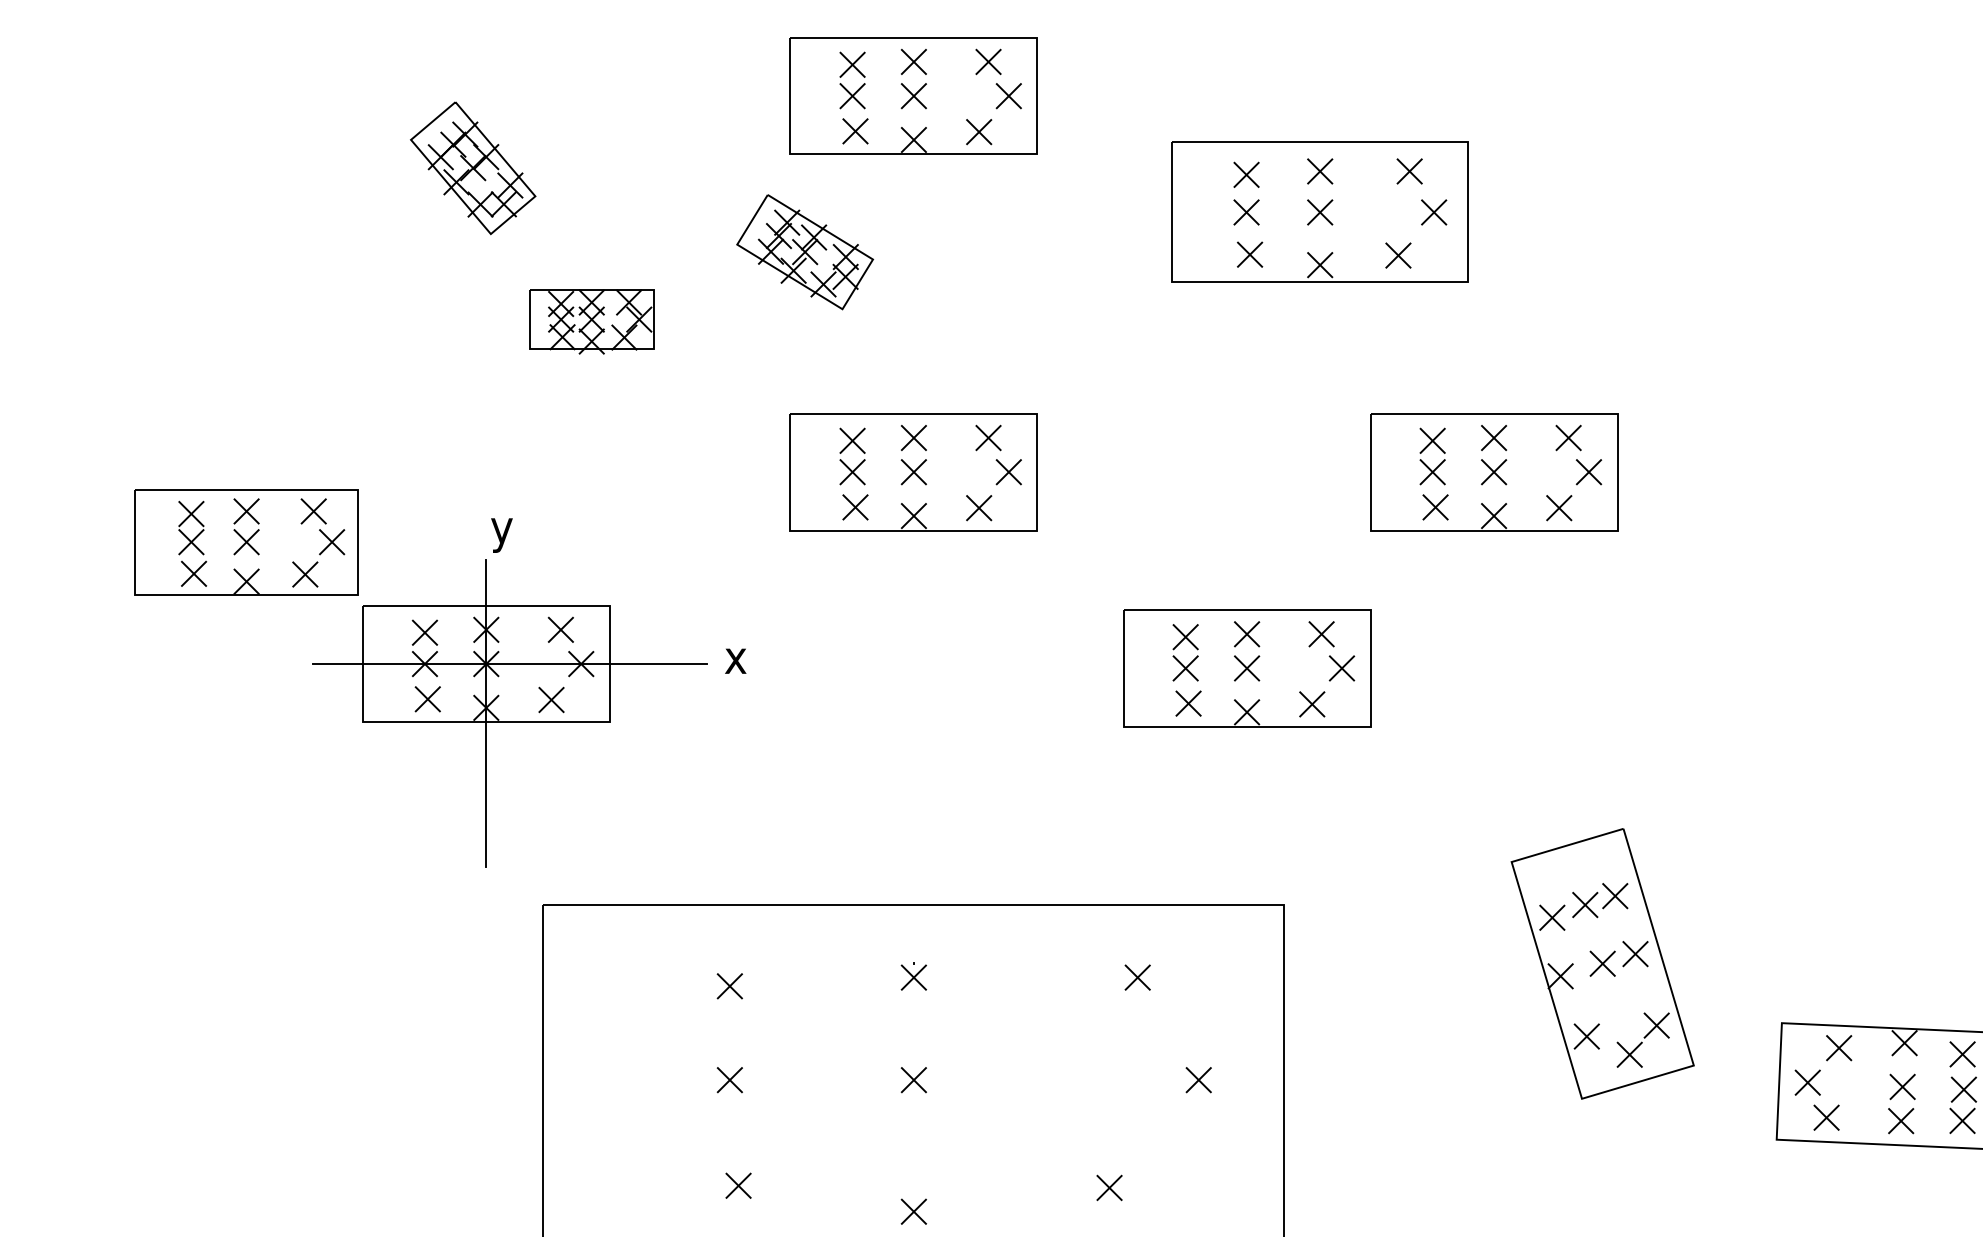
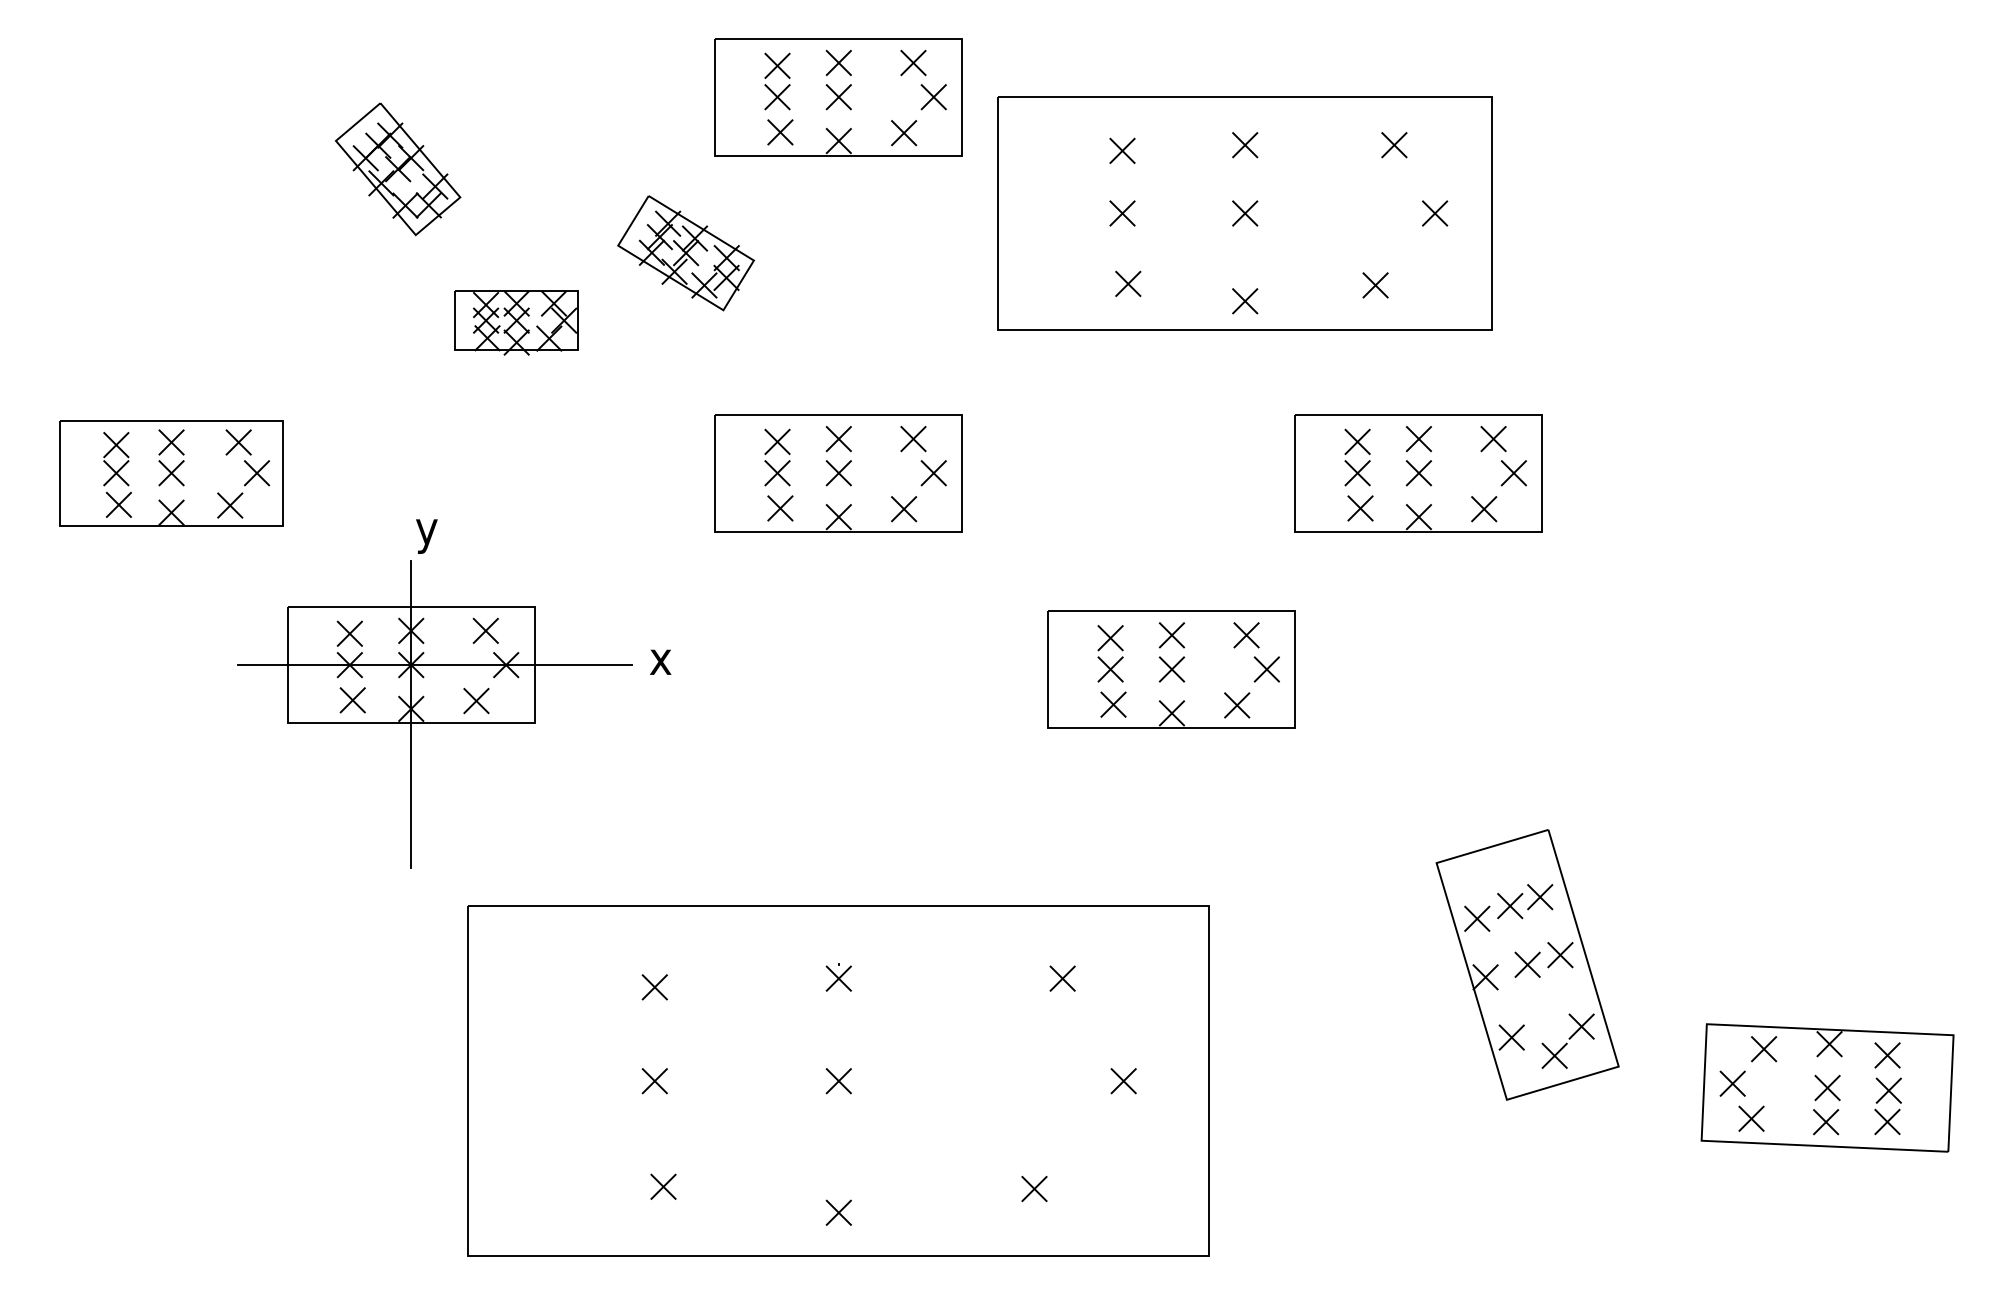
part: (1319, 212) -> (1244, 213), size x1.67
part: (804, 252) -> (685, 253), moved
part: (246, 542) -> (171, 473), moved

